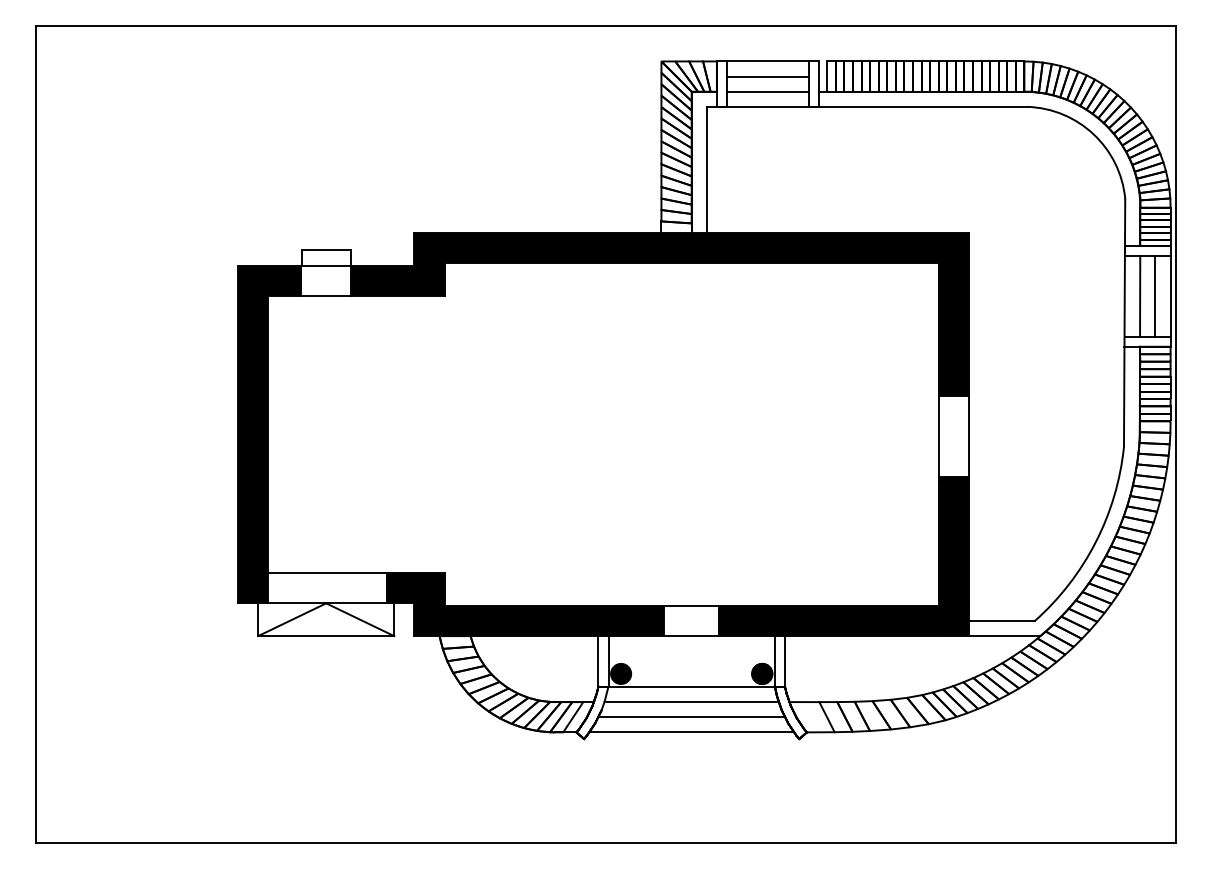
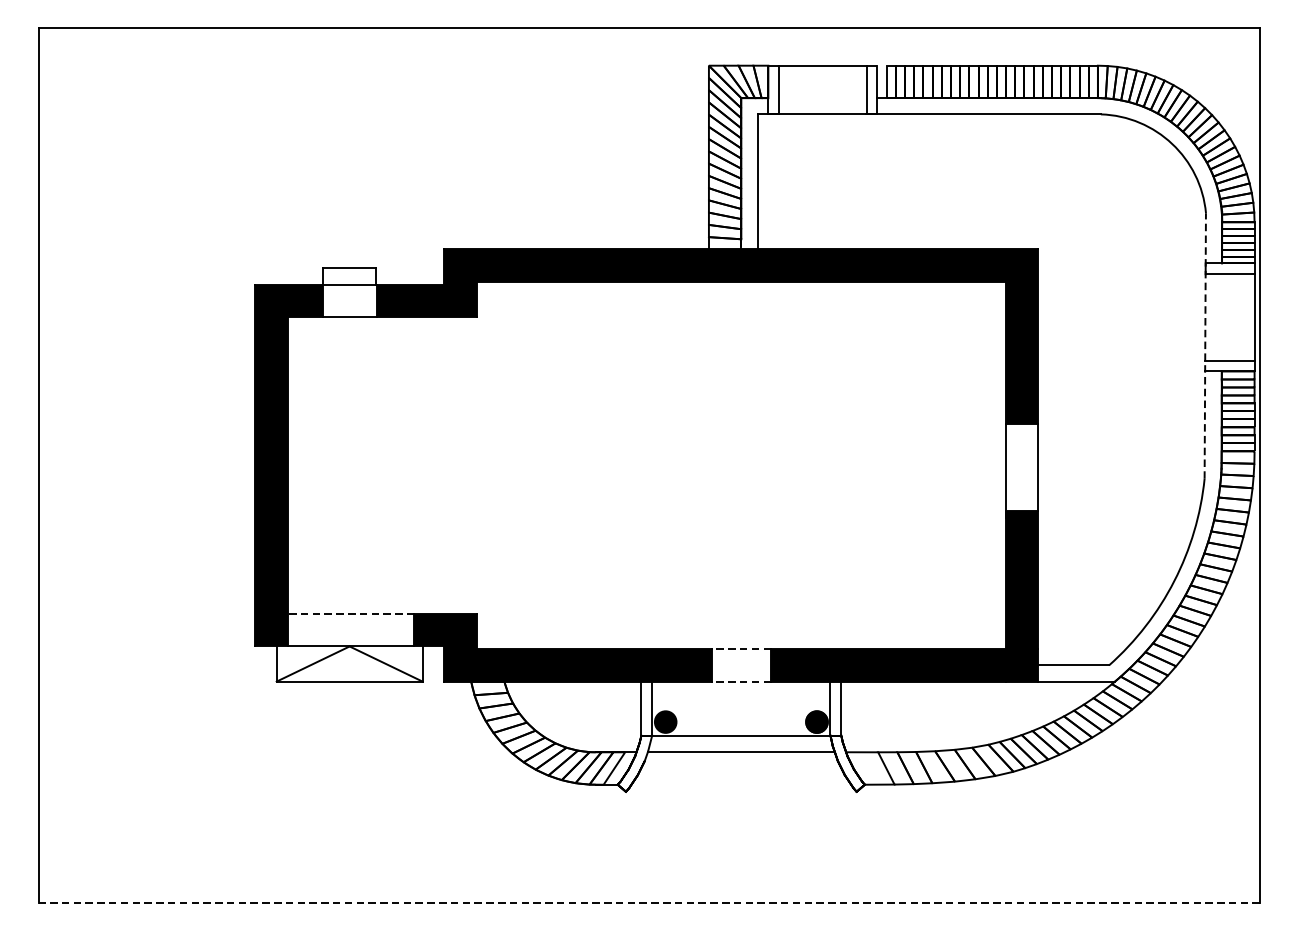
line: (767, 76) -> (822, 81), removed
line: (767, 91) -> (822, 97), removed
line: (1140, 296) -> (1222, 317), removed
line: (1155, 296) -> (1238, 317), removed
line: (1124, 323) -> (1205, 346), solid -> dashed
line: (326, 573) -> (349, 614), solid -> dashed
line: (691, 605) -> (741, 648), solid -> dashed
line: (691, 636) -> (741, 681), solid -> dashed
line: (691, 716) -> (741, 767), removed
line: (691, 731) -> (741, 783), removed
line: (606, 842) -> (650, 902), solid -> dashed

